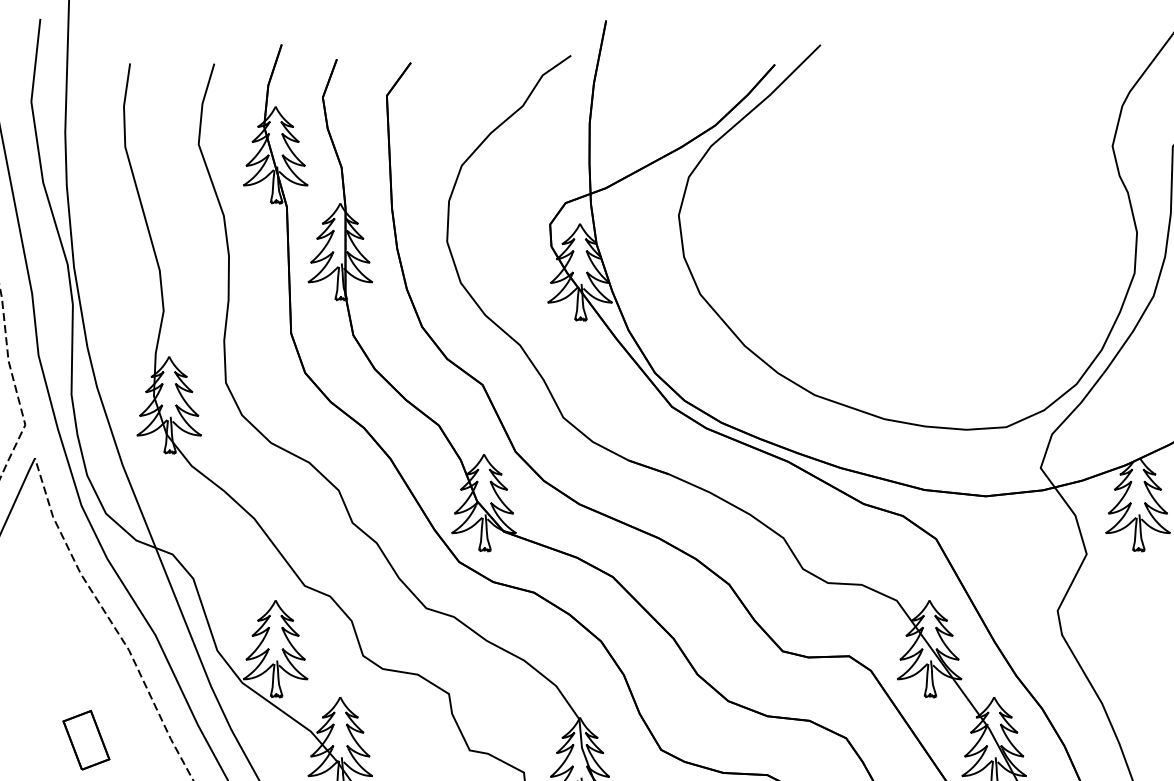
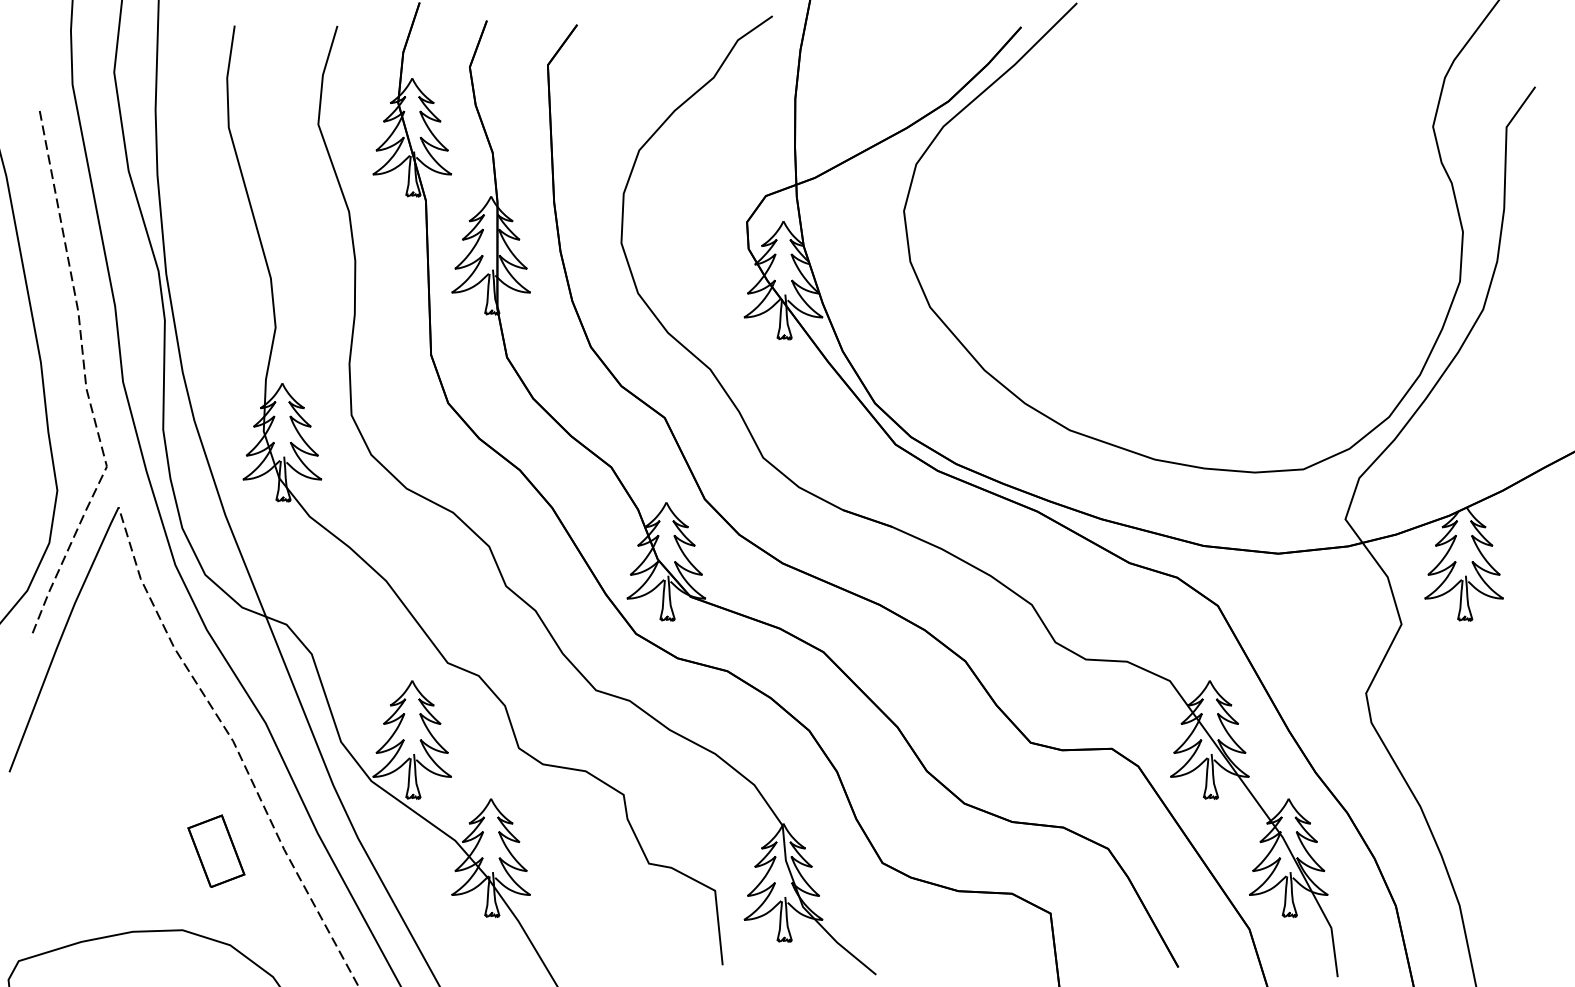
part: (86, 739) -> (216, 850), moved

